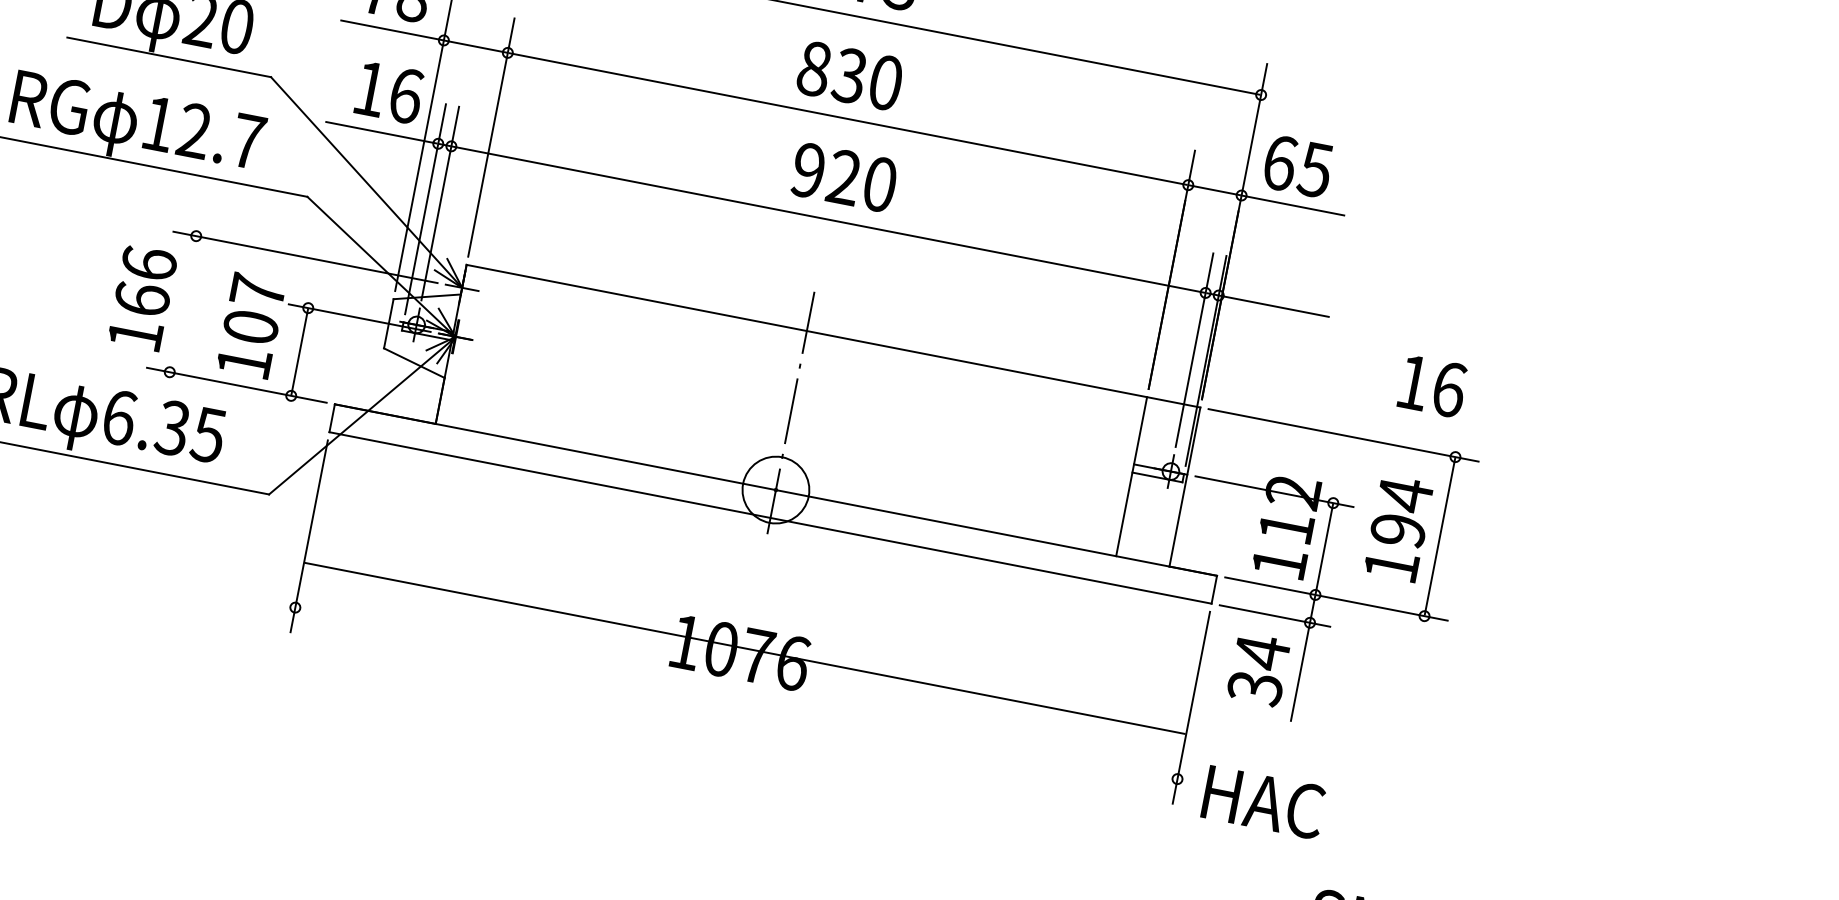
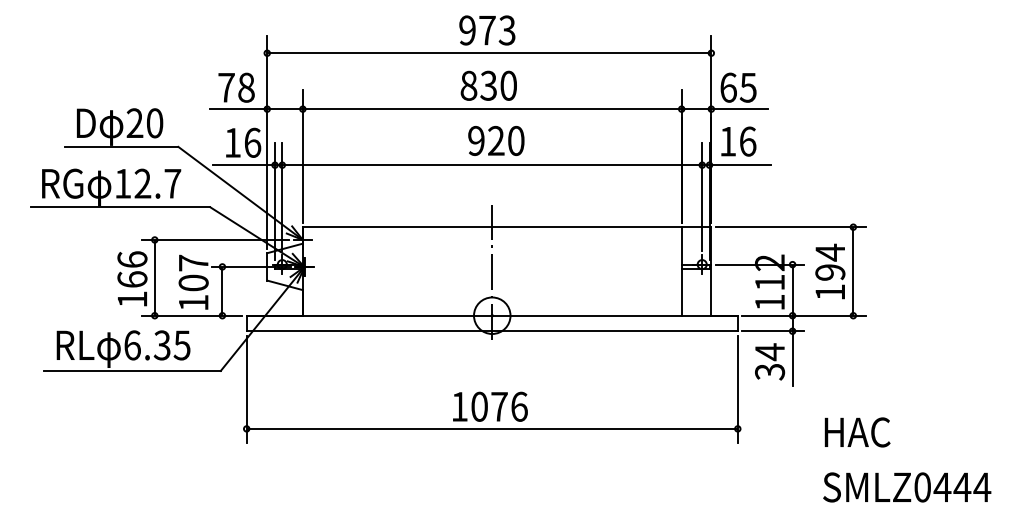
line: (182, 303) -> (154, 277), added
text: (1432, 386) -> (738, 141), moved
line: (743, 647) -> (491, 428), moved
text: (1263, 802) -> (857, 432), moved

